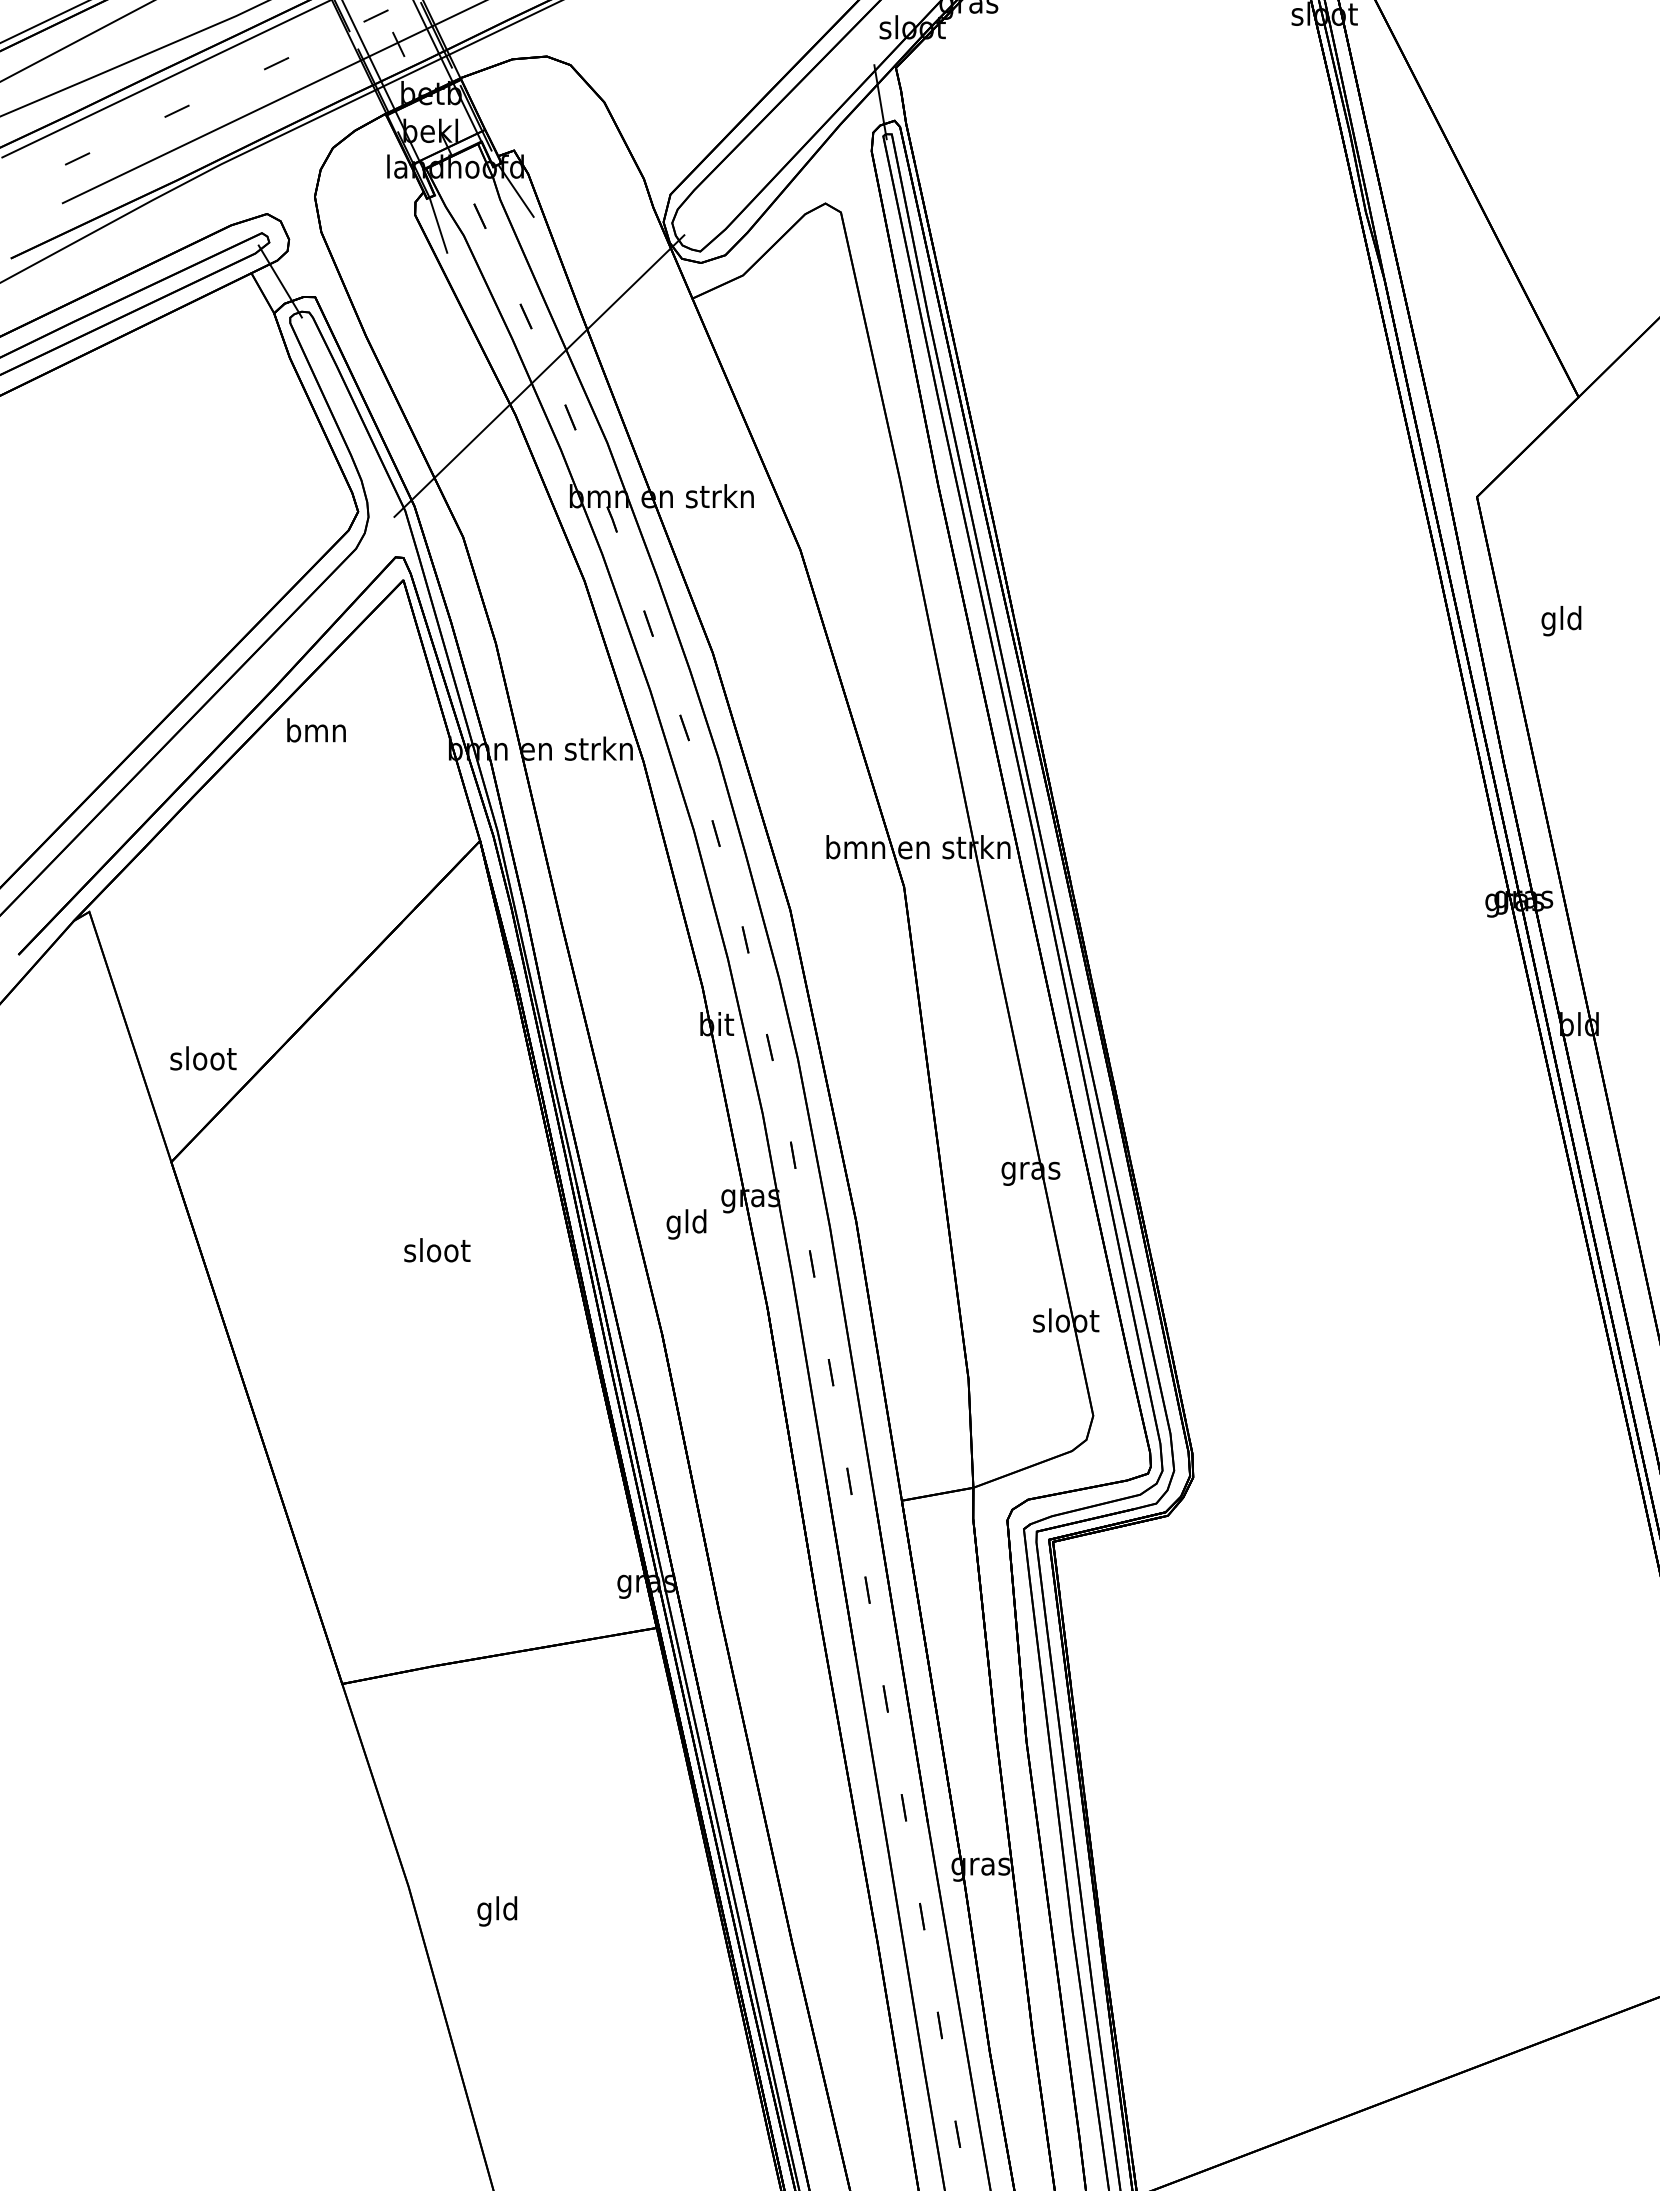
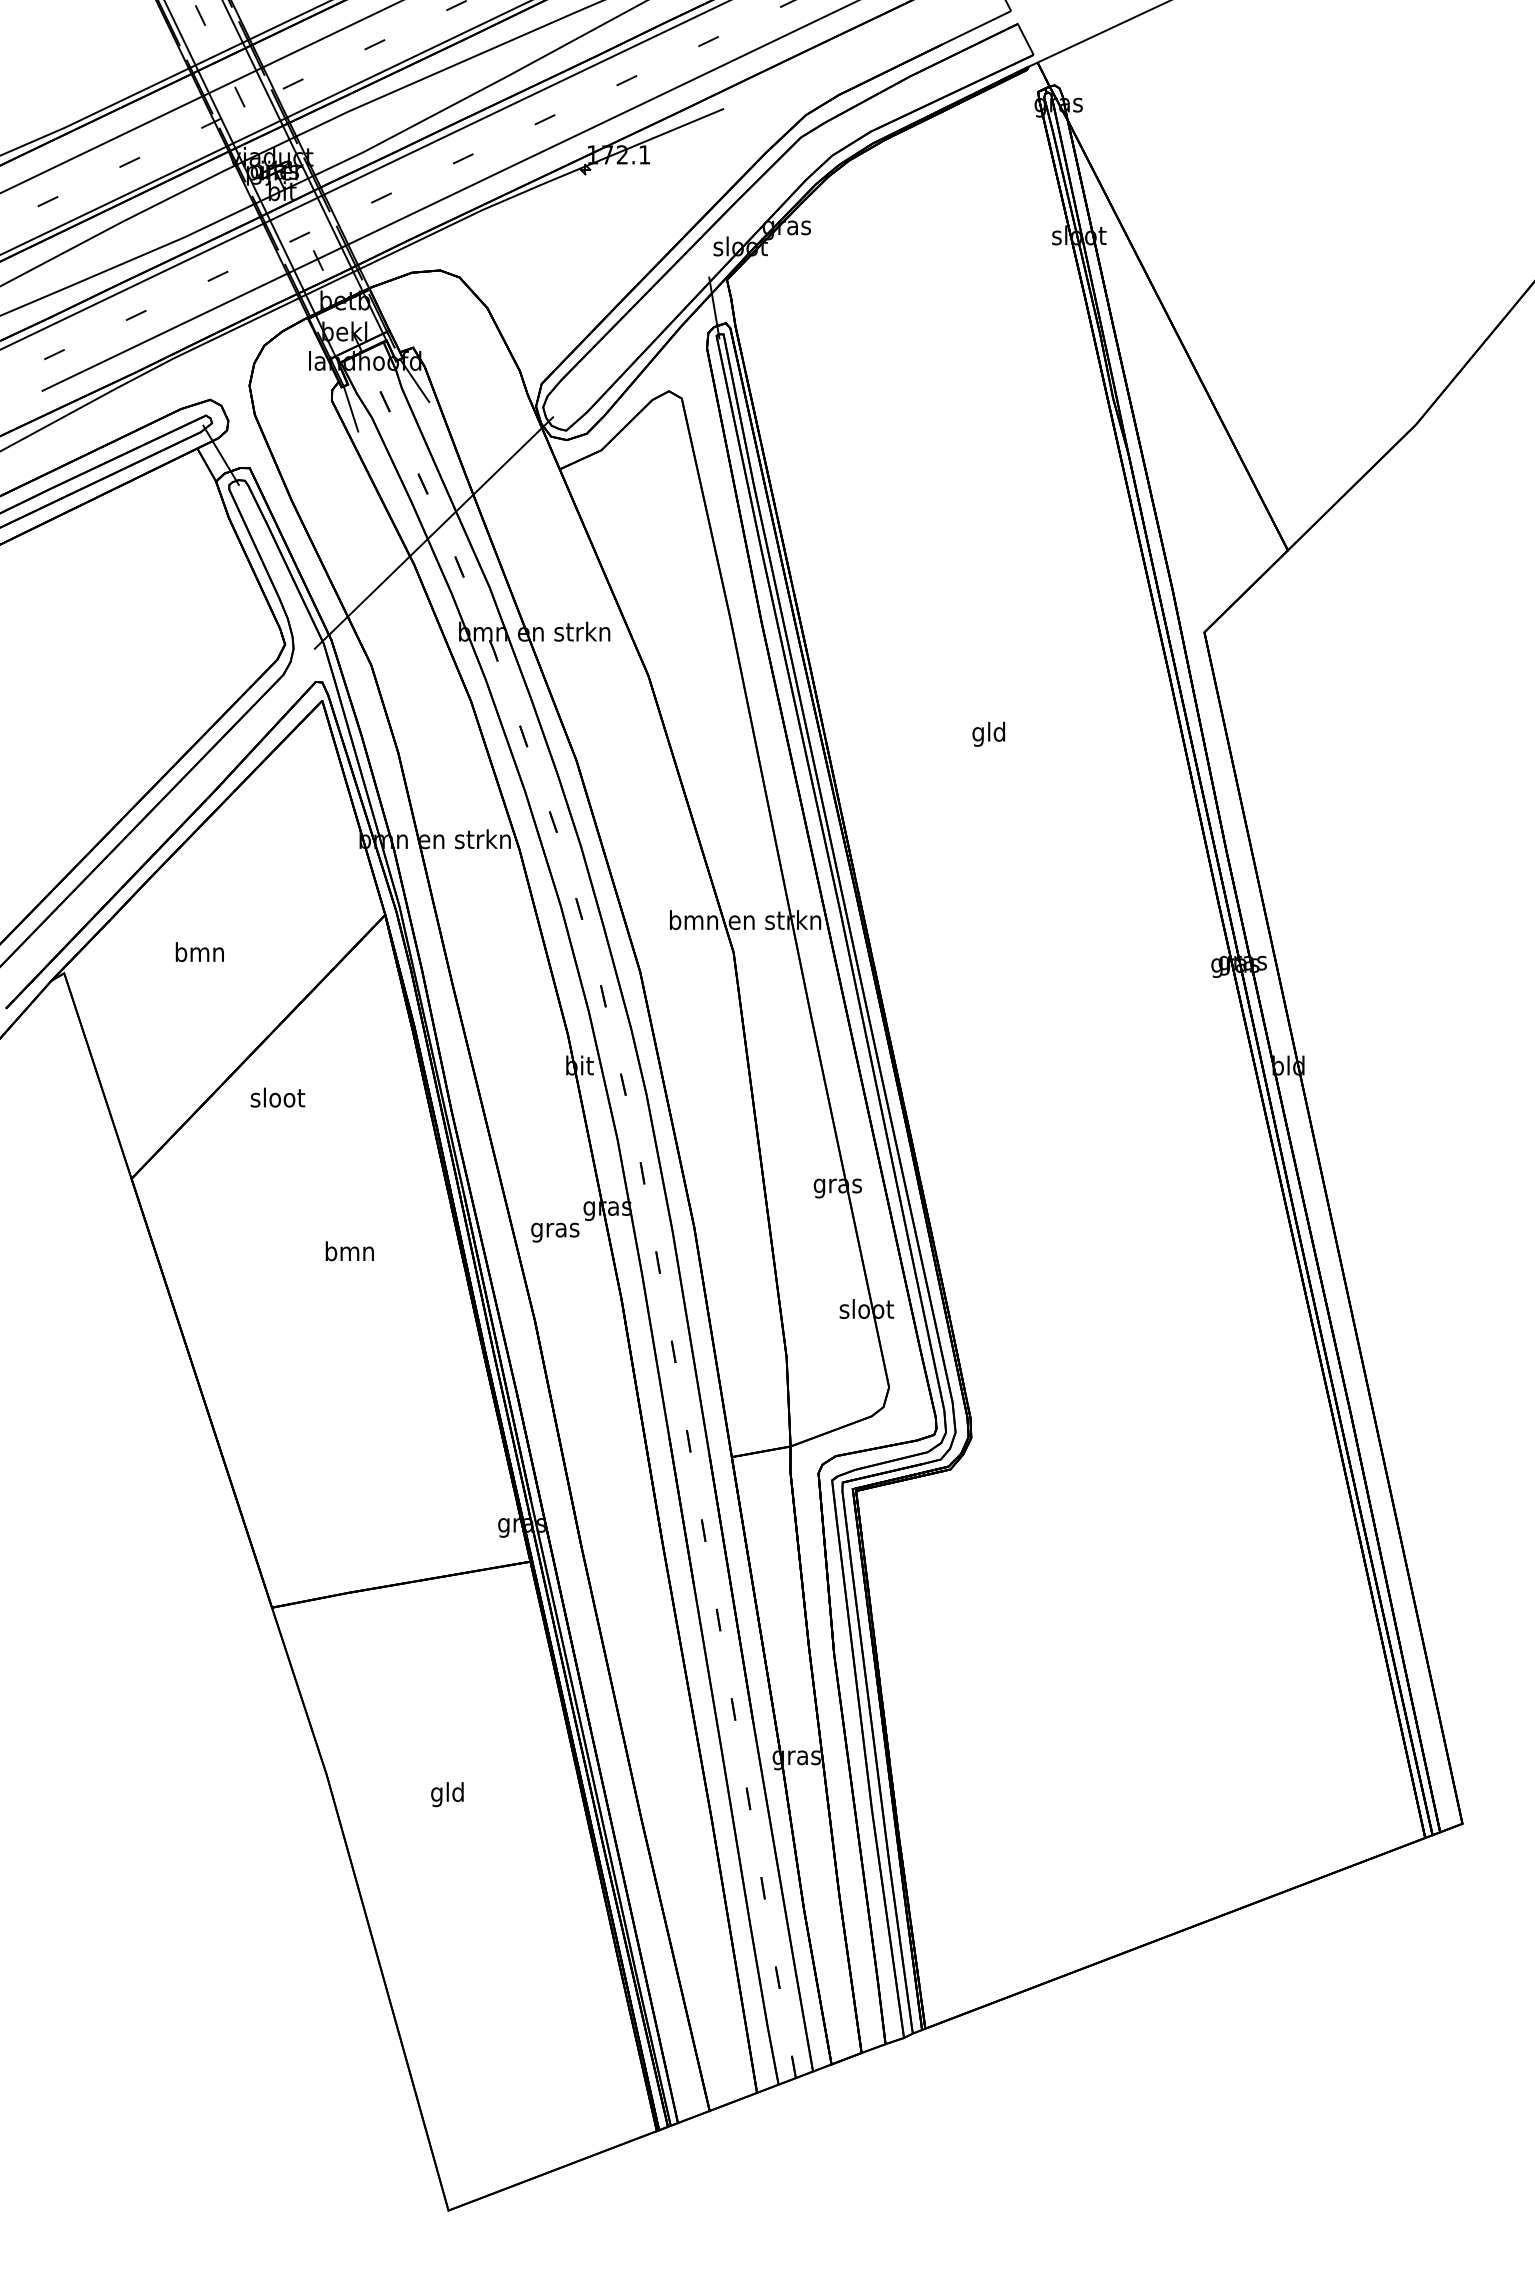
text: (1561, 620) -> (988, 733), moved
text: (316, 730) -> (199, 952), moved
text: (202, 1058) -> (277, 1097), moved
text: (687, 1223) -> (555, 1229), gld -> gras
text: (437, 1250) -> (350, 1251), sloot -> bmn
text: (497, 1911) -> (447, 1794), moved

